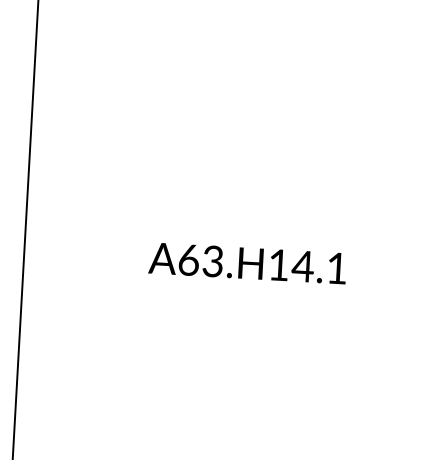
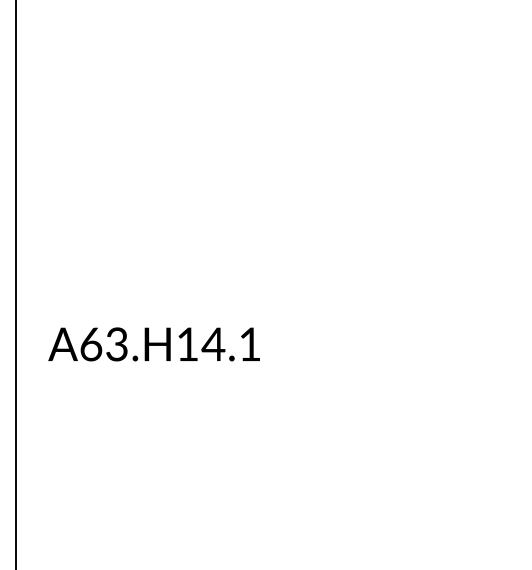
text: (247, 263) -> (153, 344), moved

